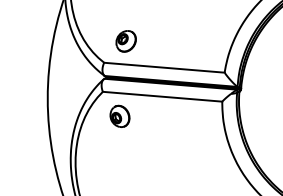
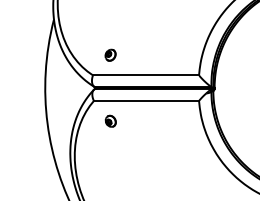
part: (125, 41) -> (110, 55), size x0.6
part: (119, 116) -> (110, 121), size x0.6

